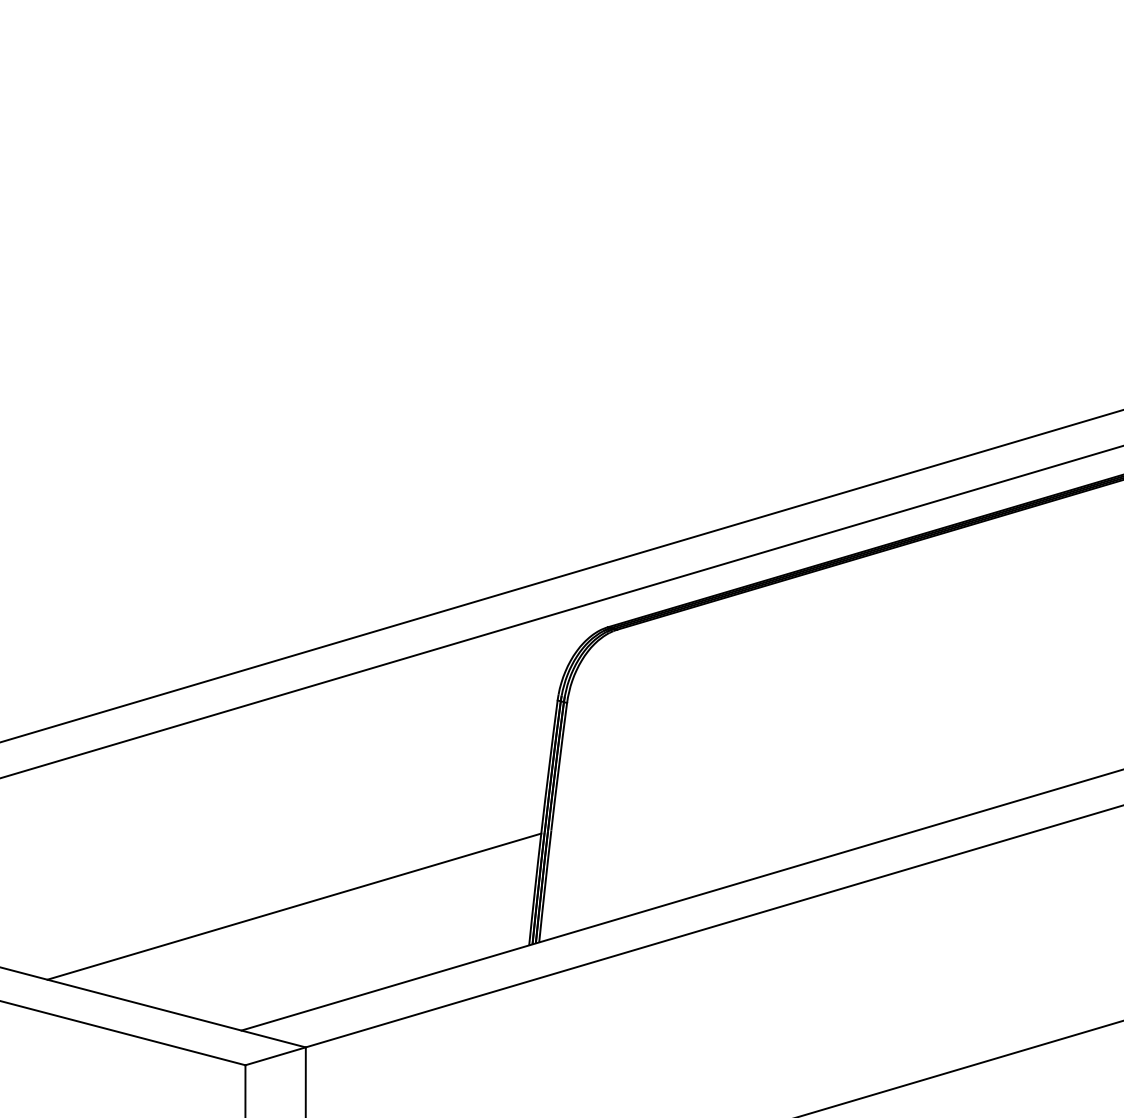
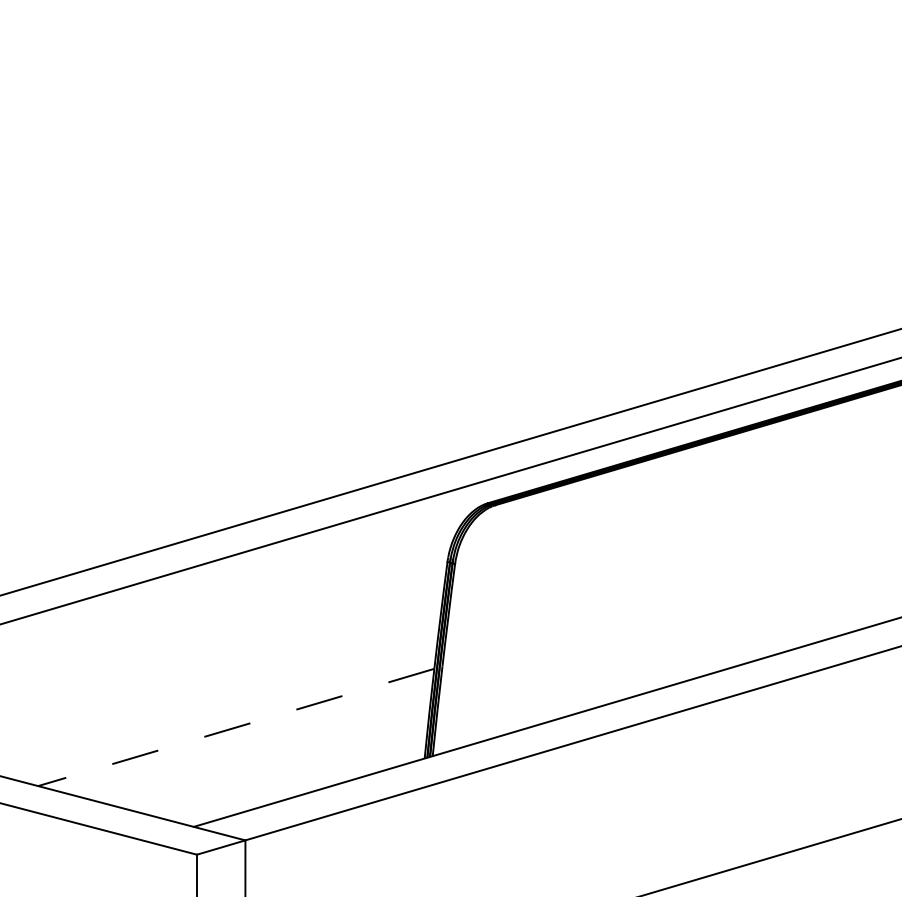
line: (294, 906) -> (236, 727), solid -> dashed

